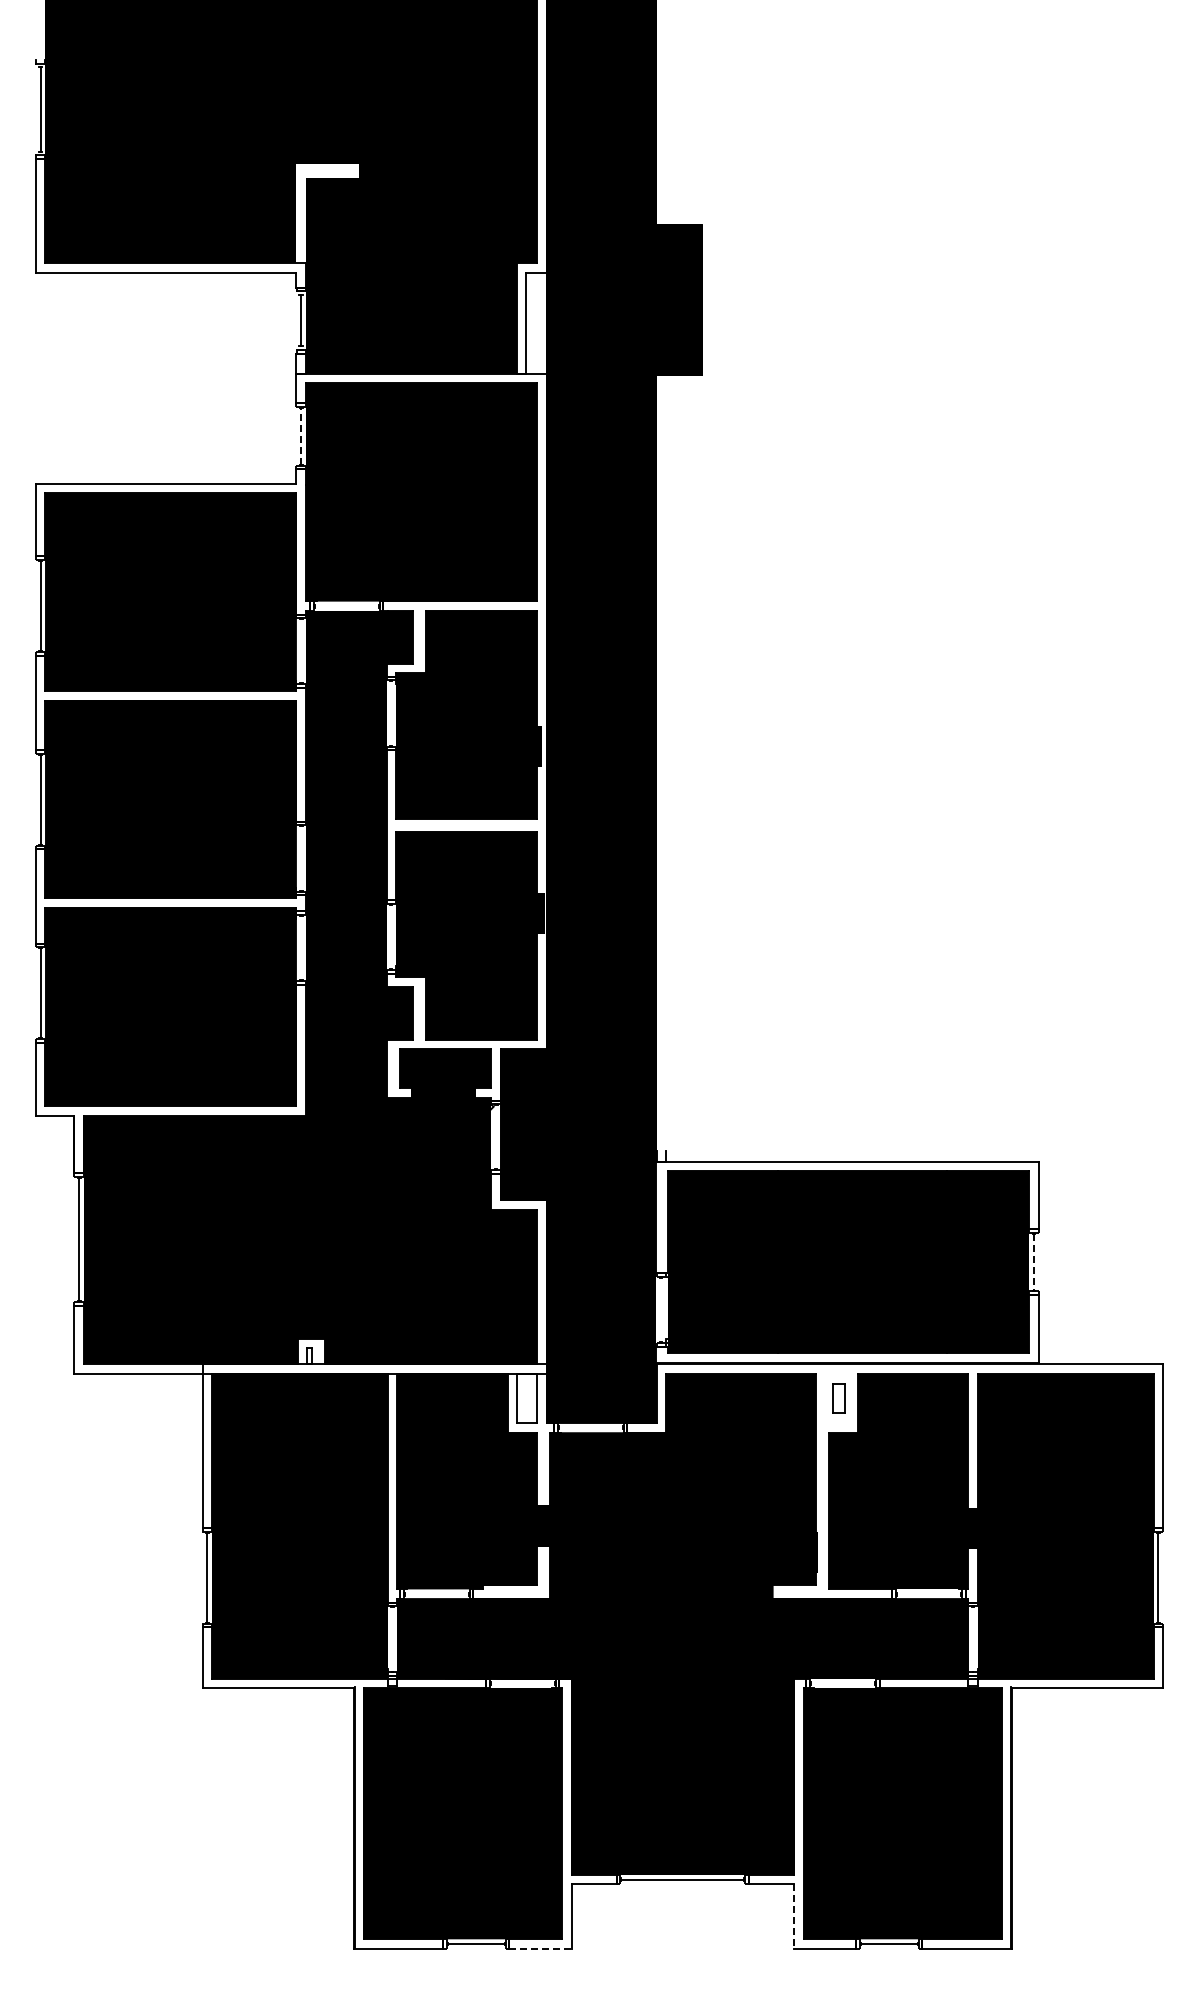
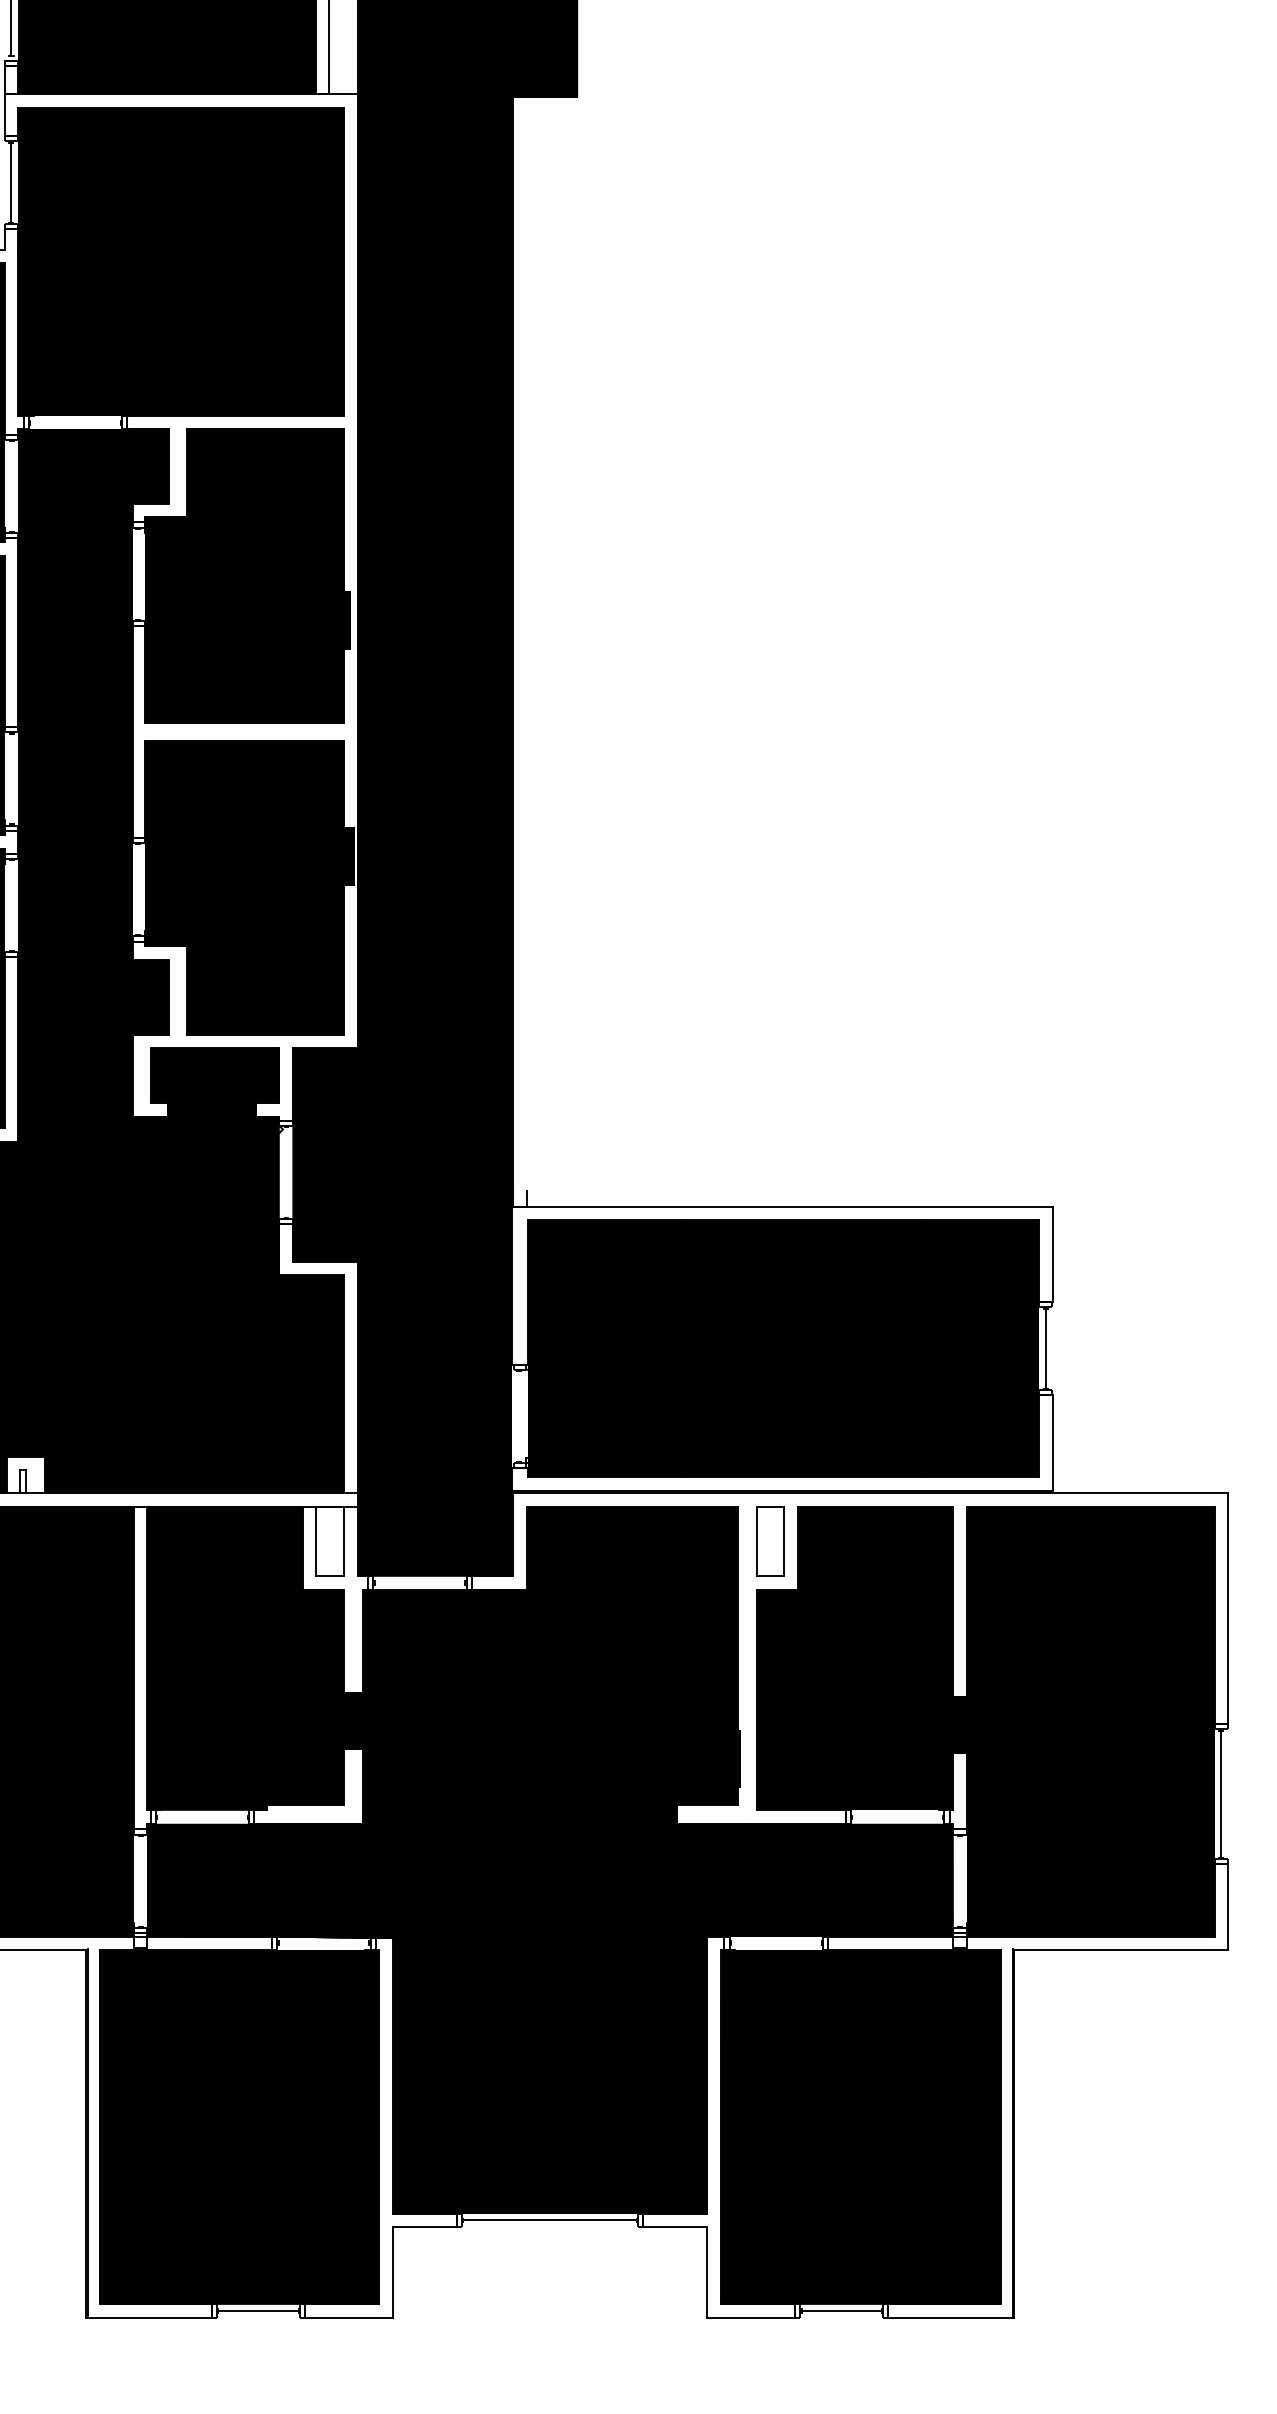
line: (301, 435) -> (11, 181), dashed -> solid
line: (1034, 1262) -> (1046, 1349), dashed -> solid
part: (838, 1398) -> (769, 1541), size x1.67
line: (794, 1917) -> (707, 2273), dashed -> solid
line: (541, 1948) -> (350, 2317), dashed -> solid

